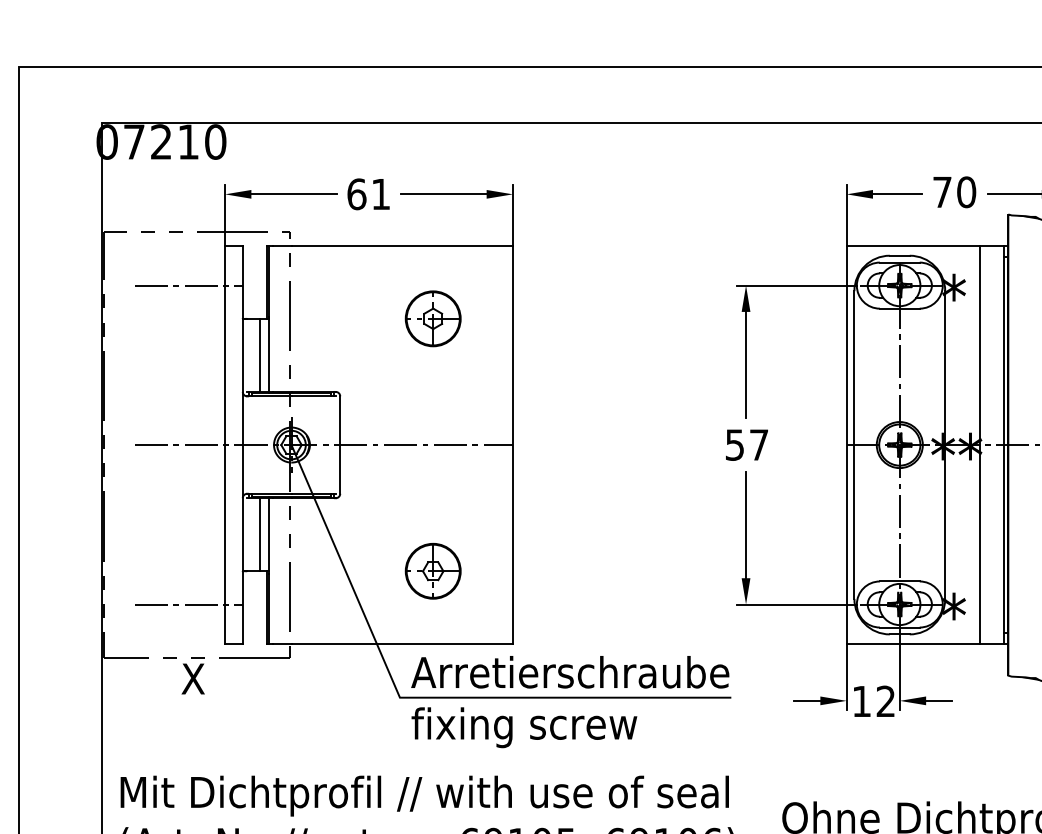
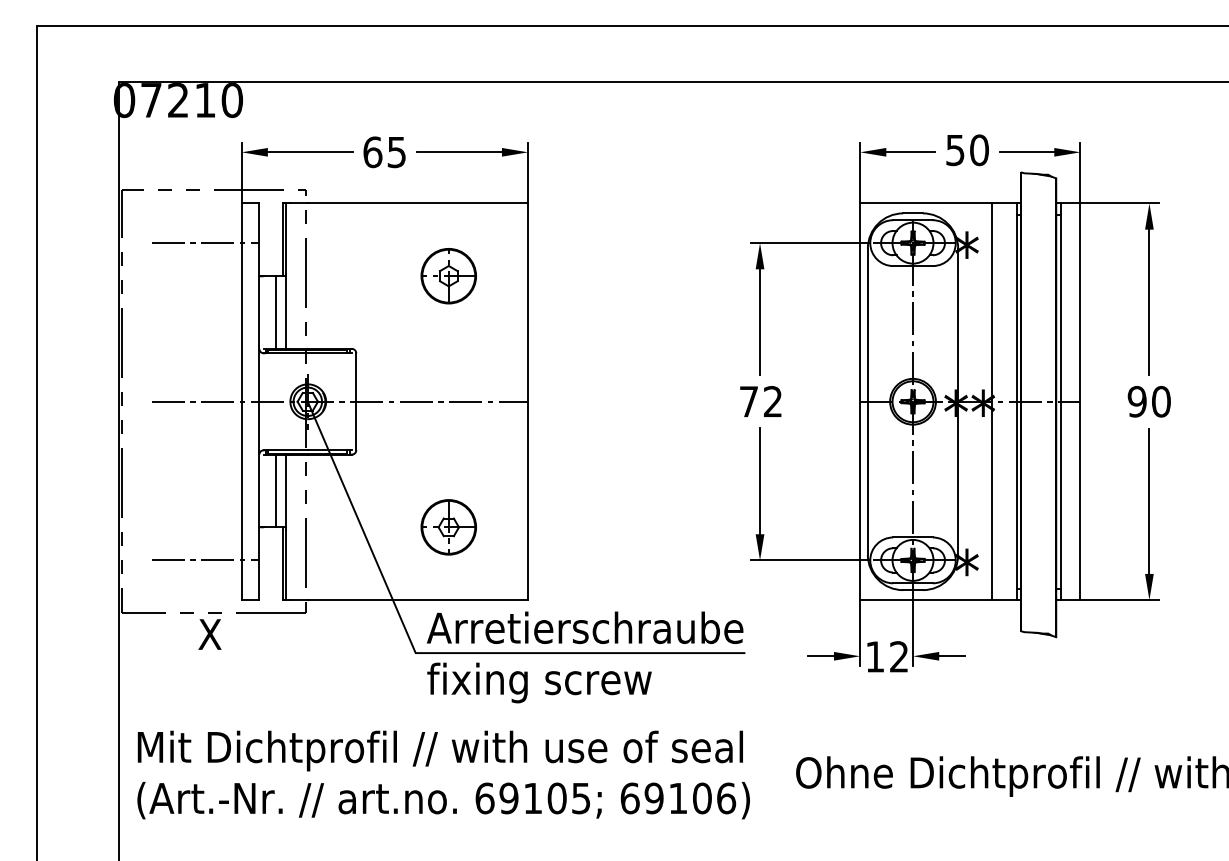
text: (942, 192) -> (955, 150), 70 -> 50
text: (380, 194) -> (396, 152), 61 -> 65
text: (746, 444) -> (760, 401), 57 -> 72

